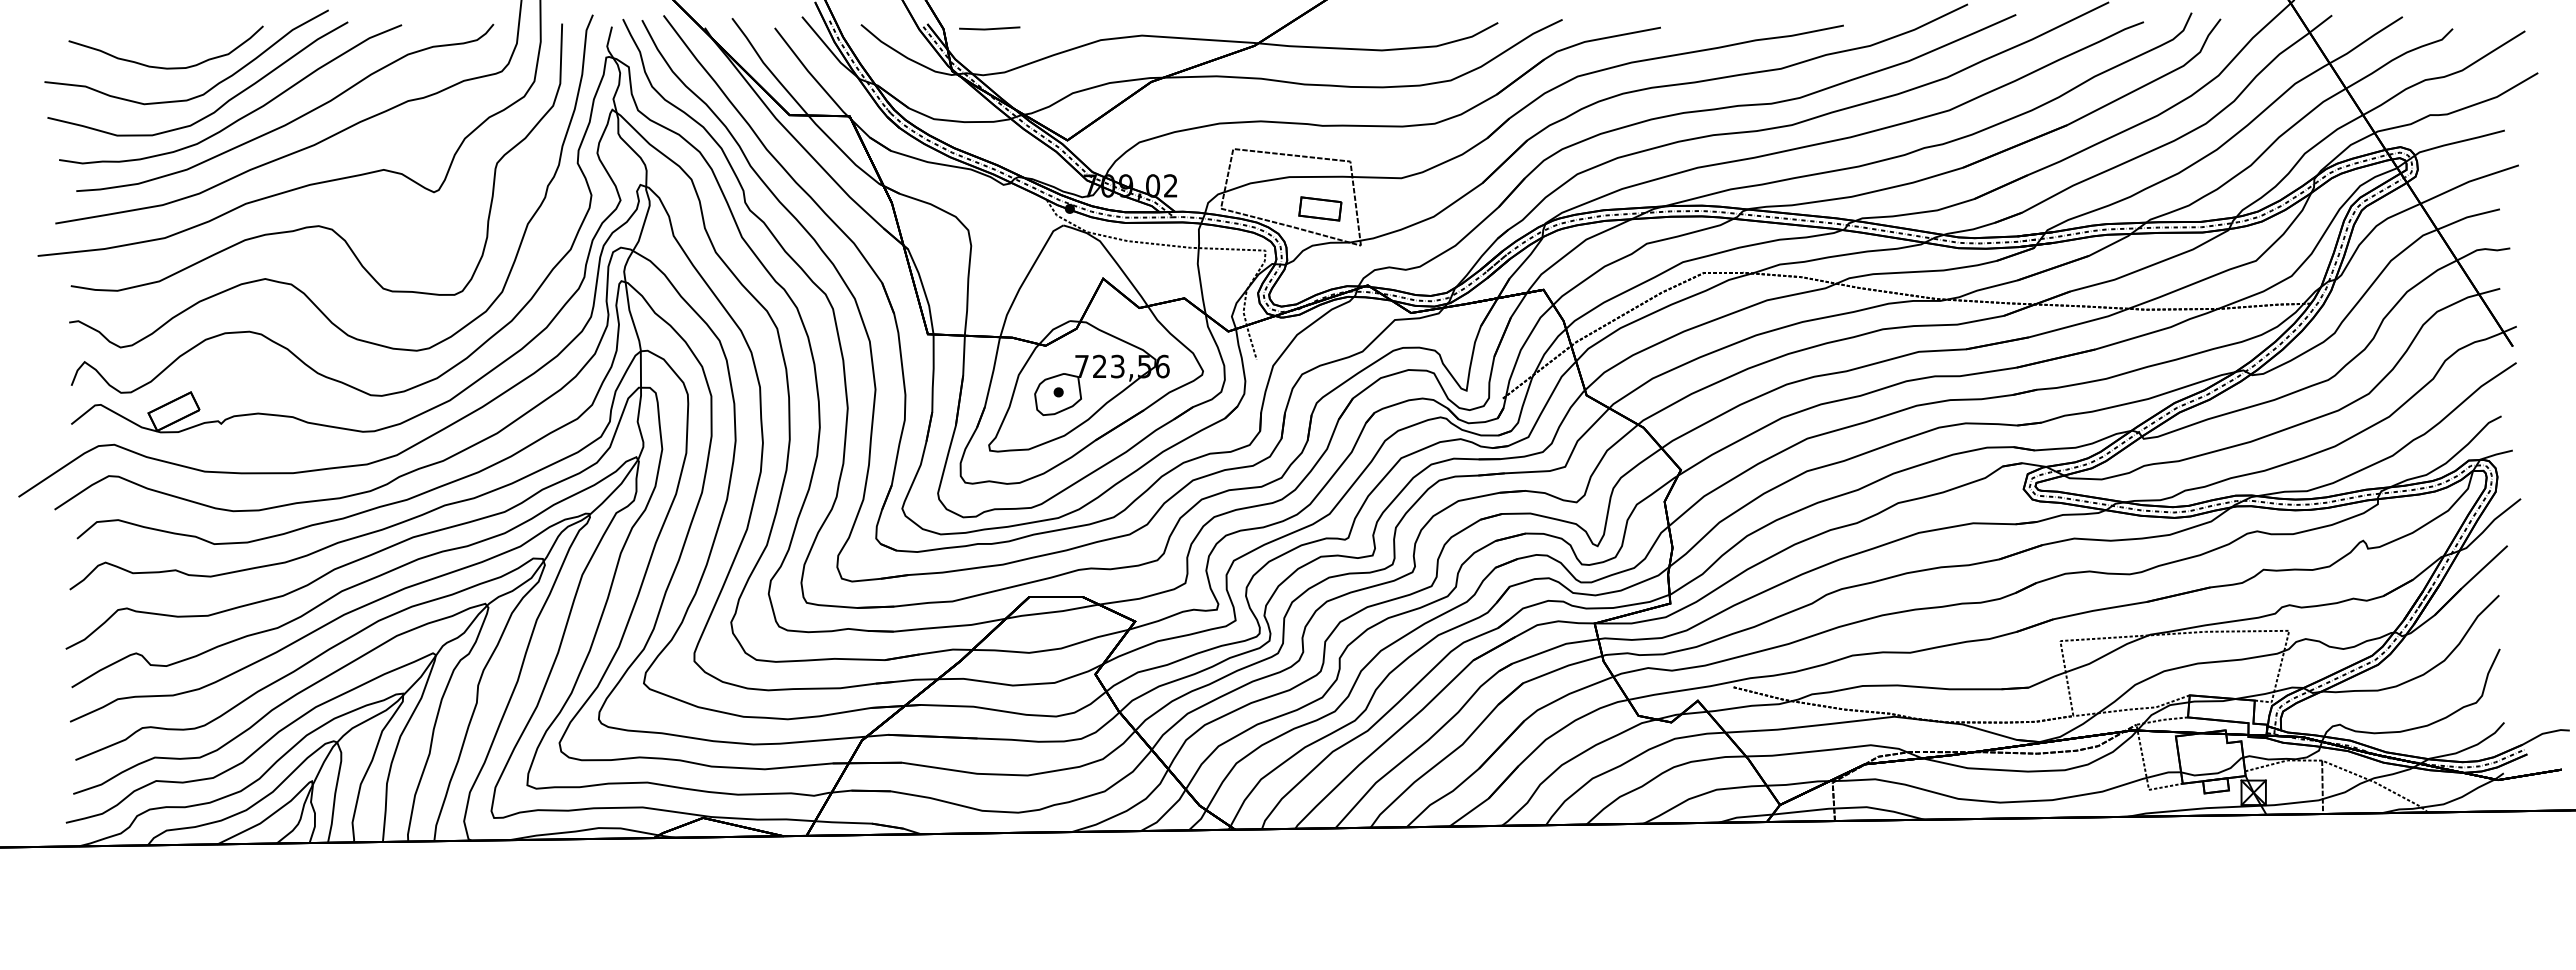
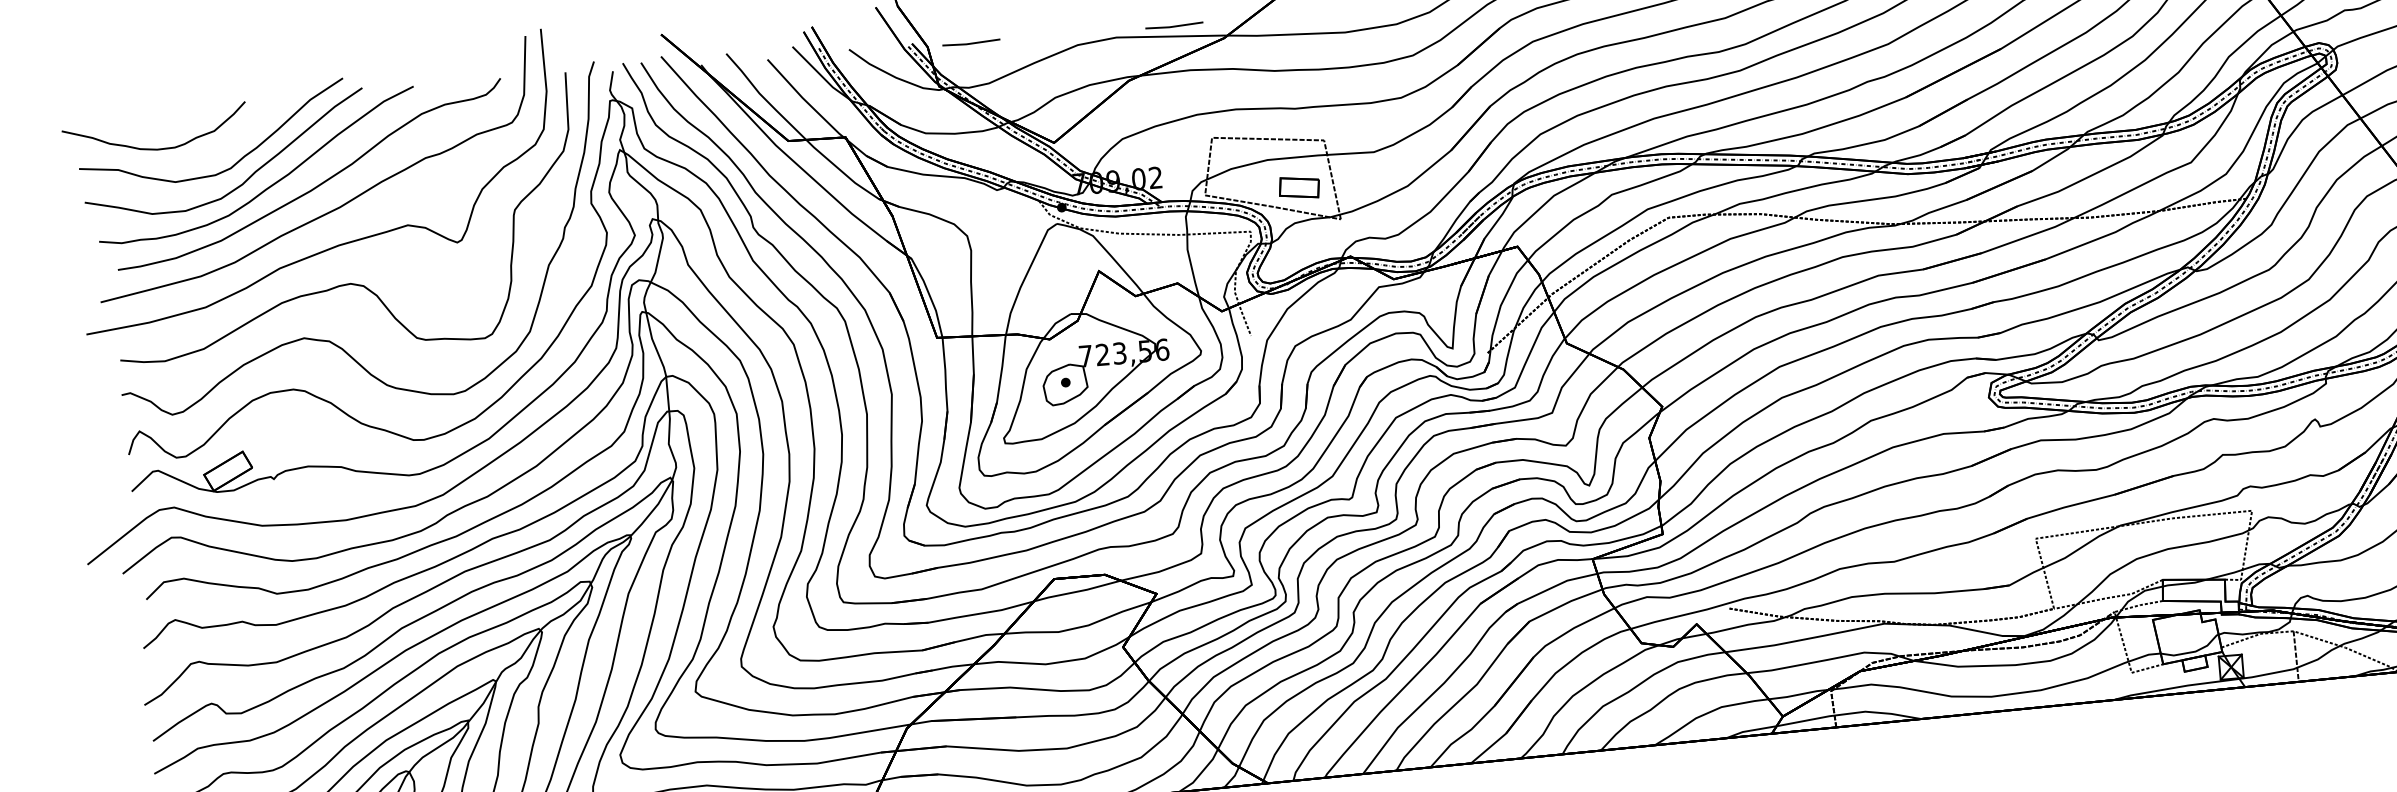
line: (1203, 28) -> (1174, 25), added
curve: (159, 66) -> (149, 148), moved

